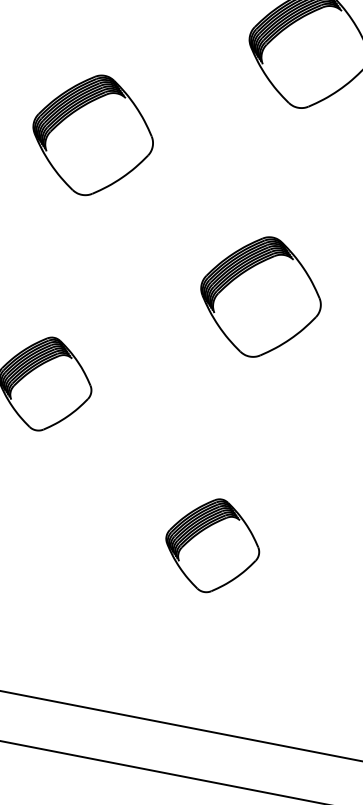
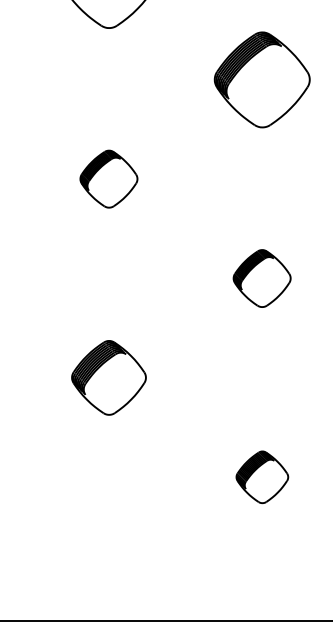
part: (92, 134) -> (108, 178), size x0.6
part: (260, 296) -> (261, 278), size x0.6
part: (212, 546) -> (262, 477), size x0.7

